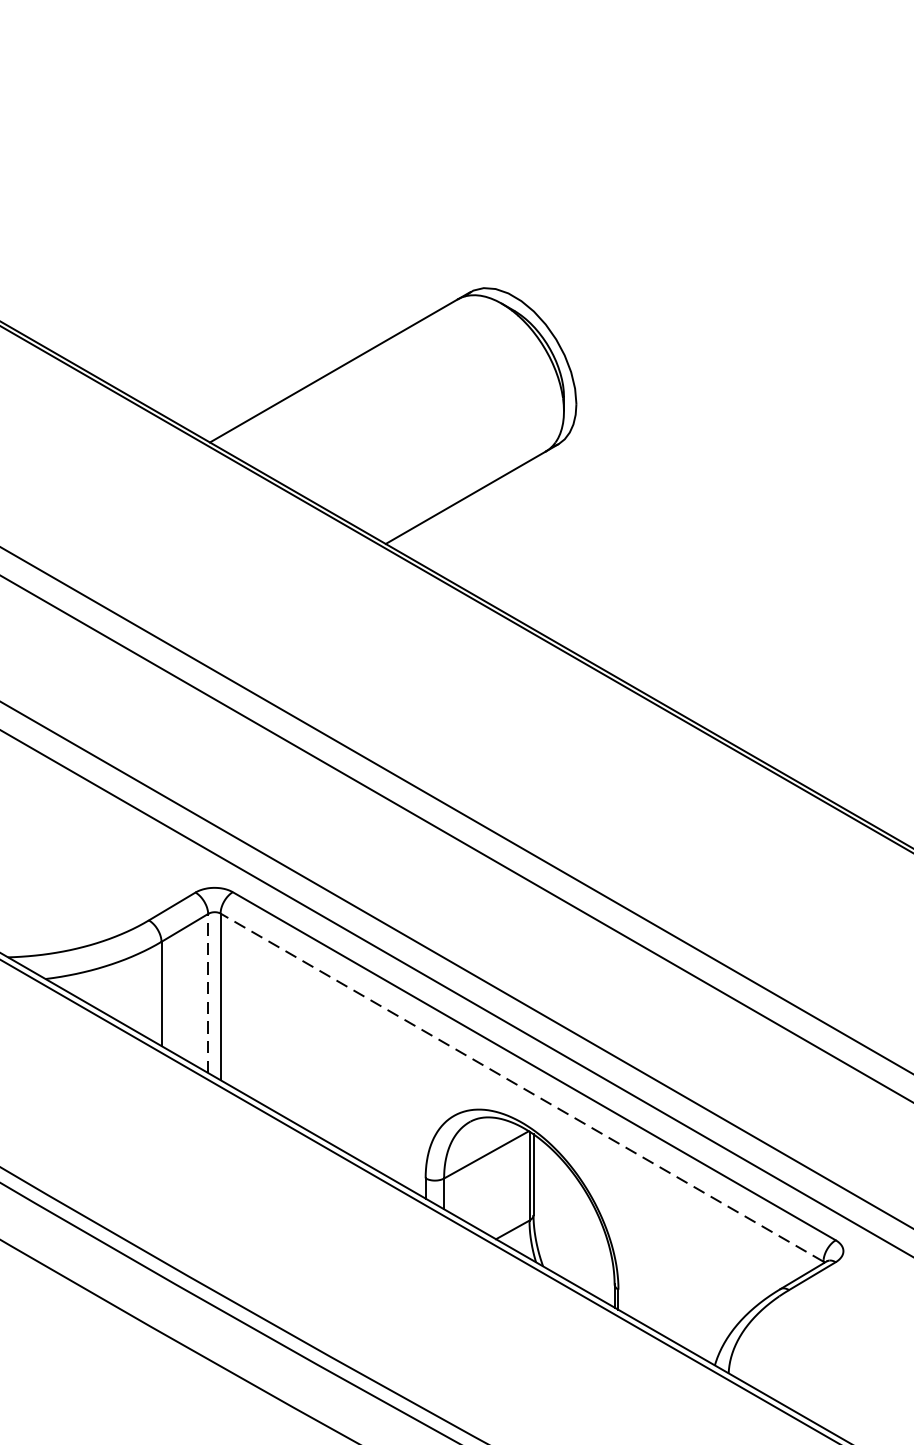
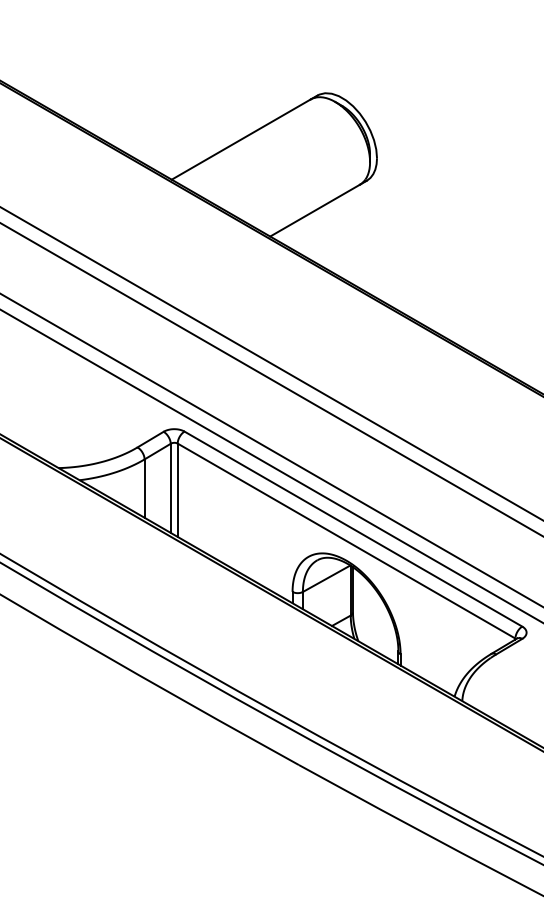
line: (207, 993) -> (170, 488), dashed -> solid
line: (521, 1088) -> (346, 541), dashed -> solid

